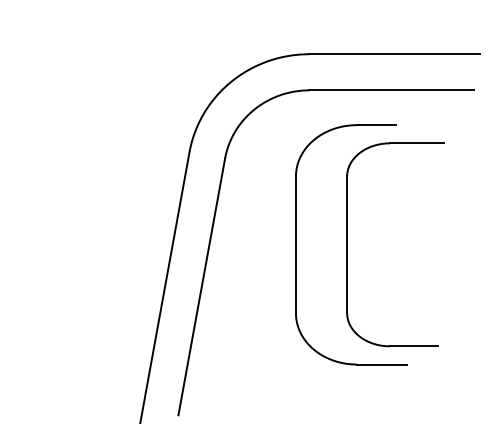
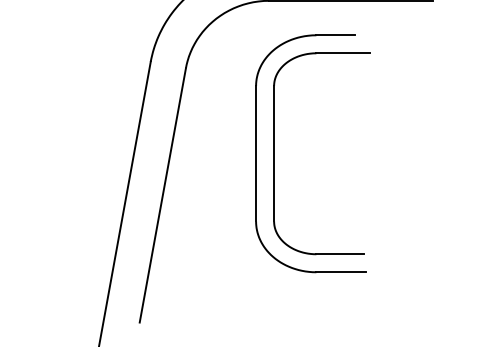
part: (347, 244) -> (274, 153), moved

